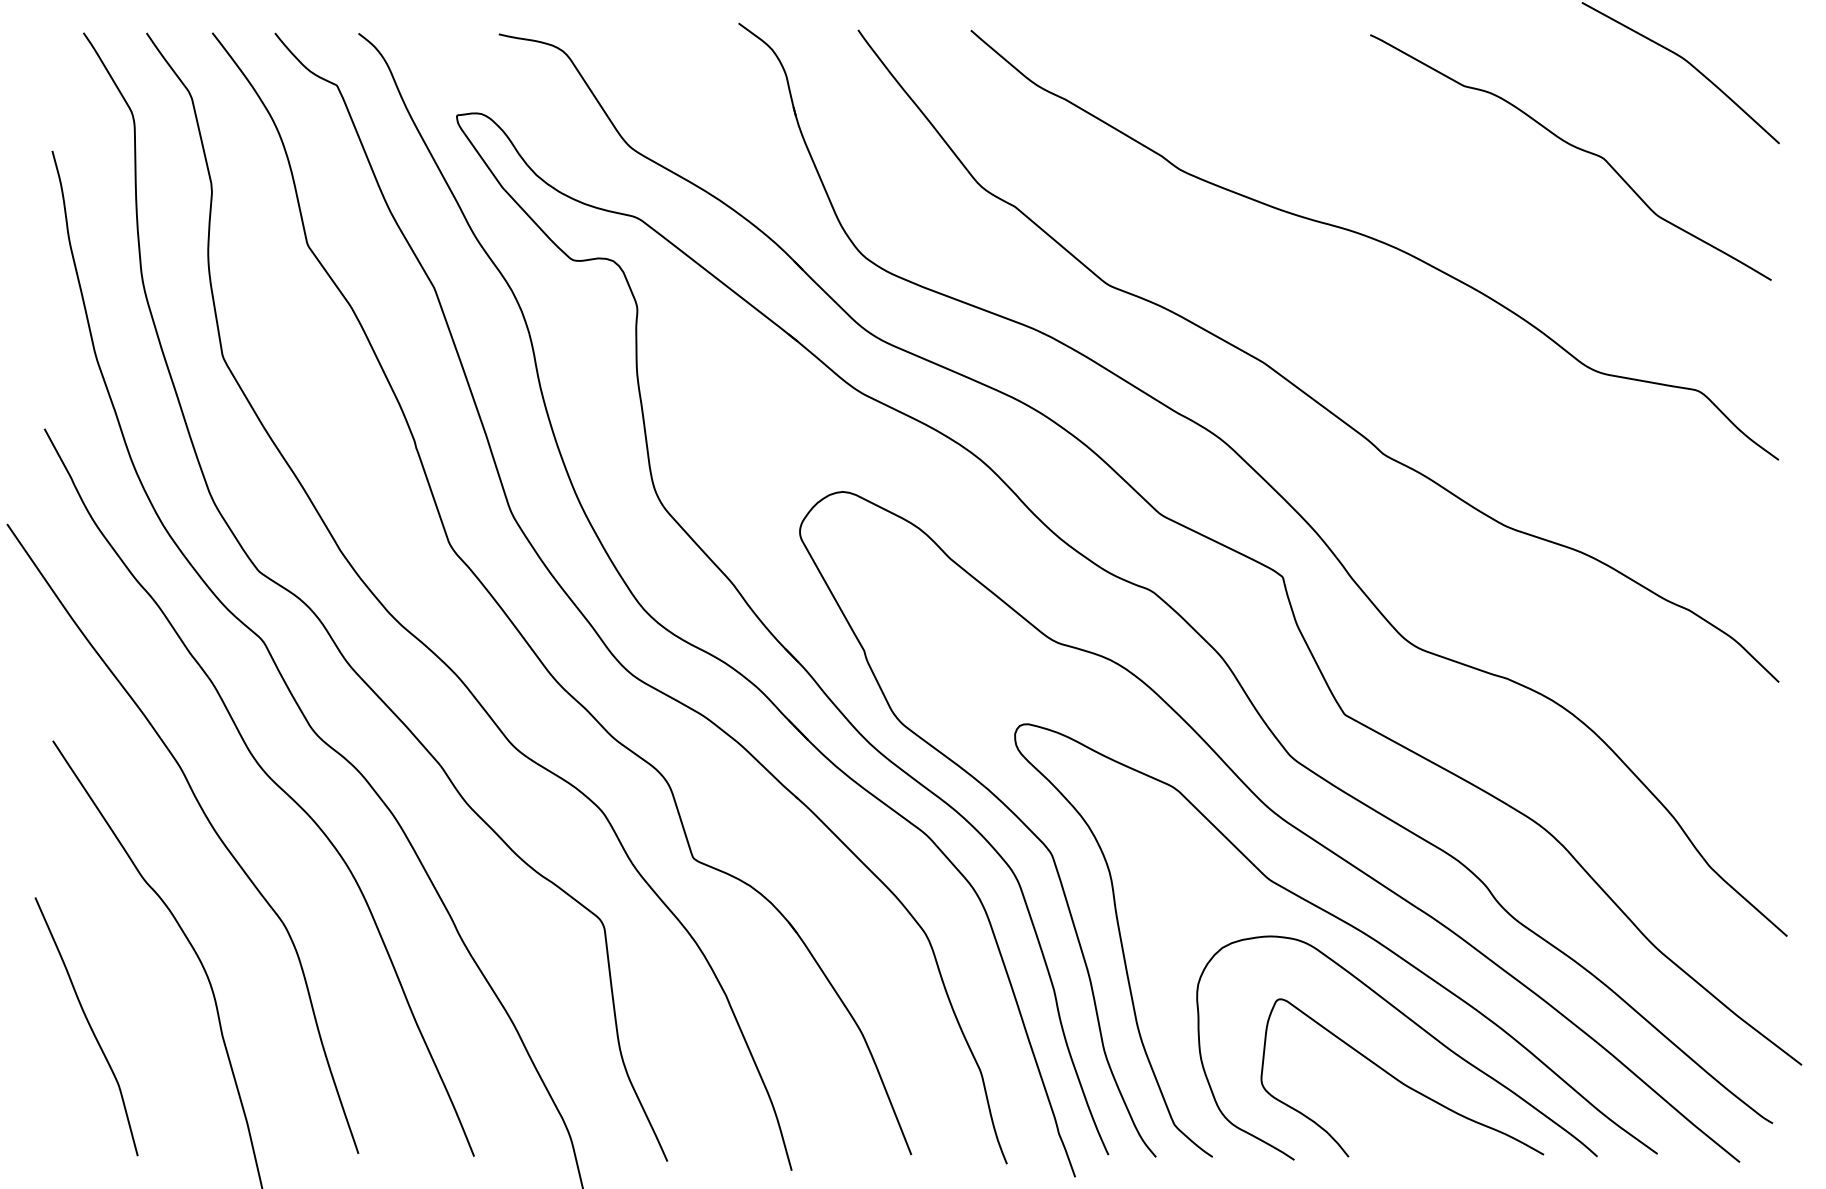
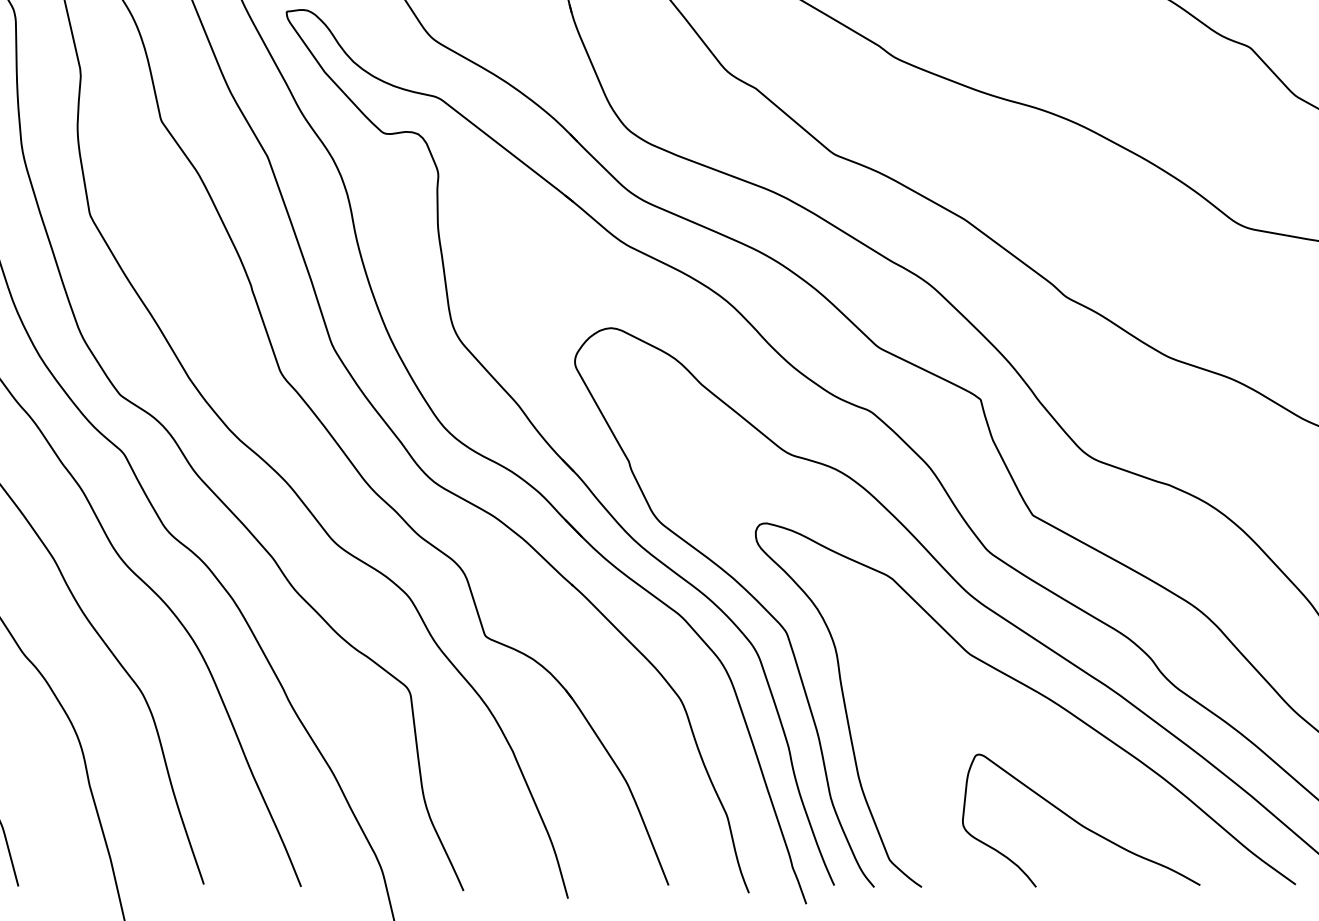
curve: (1413, 1023) -> (1090, 774), removed

